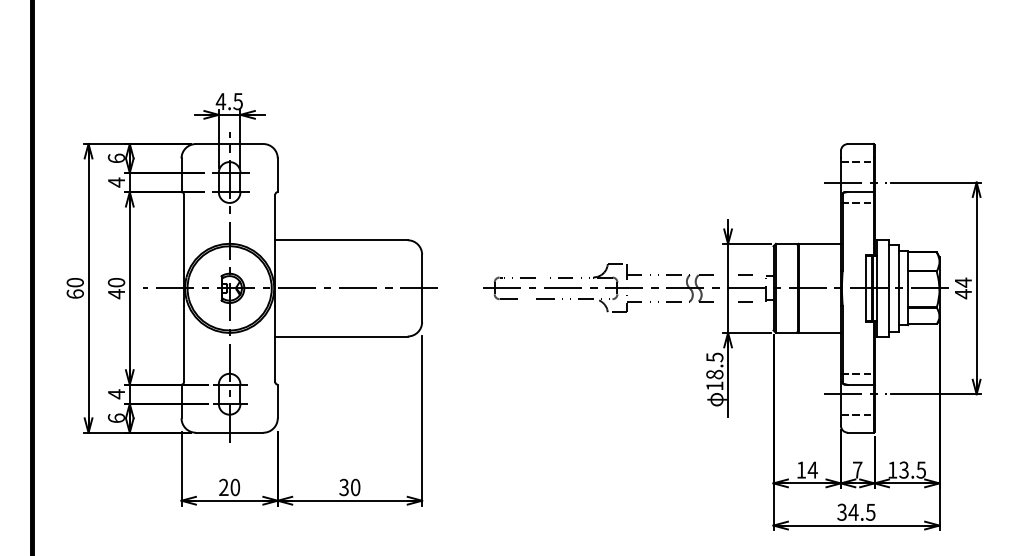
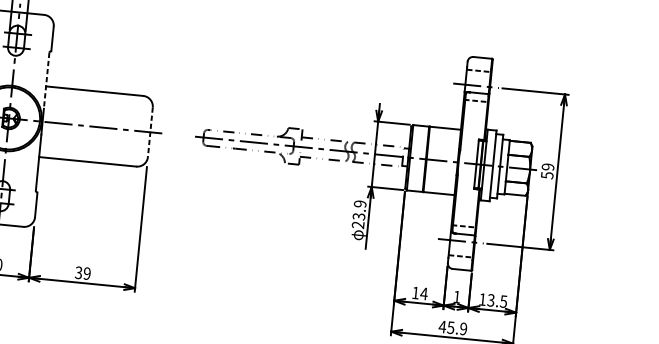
line: (275, 233) -> (46, 81), solid -> dashed
line: (422, 288) -> (150, 132), solid -> dashed
text: (963, 288) -> (547, 171), 44 -> 59
text: (714, 371) -> (359, 214), 18.5 -> 23.9
text: (857, 469) -> (456, 296), 7 -> 1
text: (355, 487) -> (87, 273), 30 -> 39
text: (855, 511) -> (452, 327), 34.5 -> 45.9

